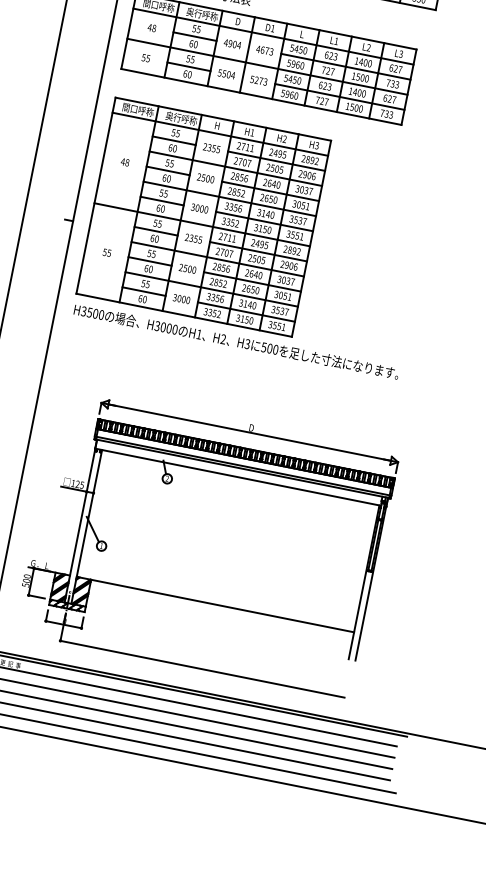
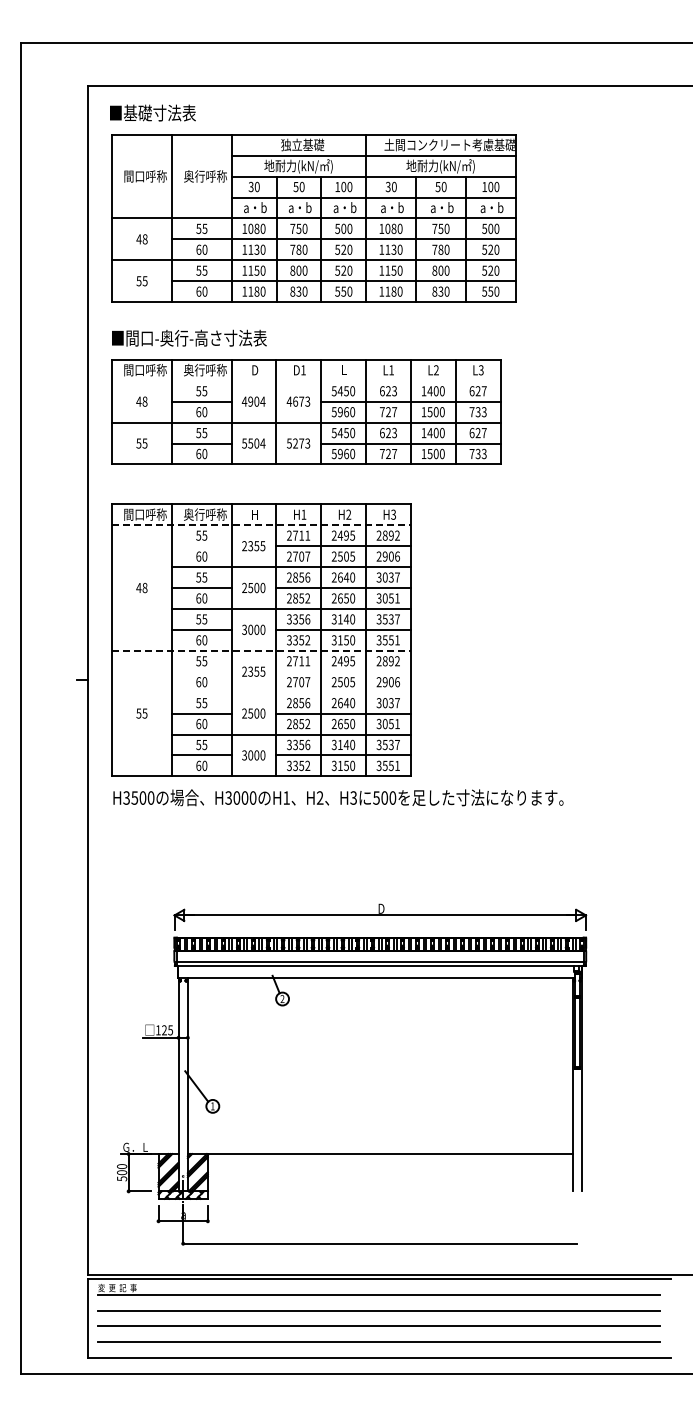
line: (272, 36) -> (305, 380), removed
line: (220, 134) -> (261, 525), solid -> dashed
line: (174, 140) -> (201, 546), removed
line: (202, 224) -> (261, 650), solid -> dashed
line: (156, 231) -> (201, 671), removed
line: (258, 251) -> (343, 671), removed
line: (217, 259) -> (290, 692), removed

